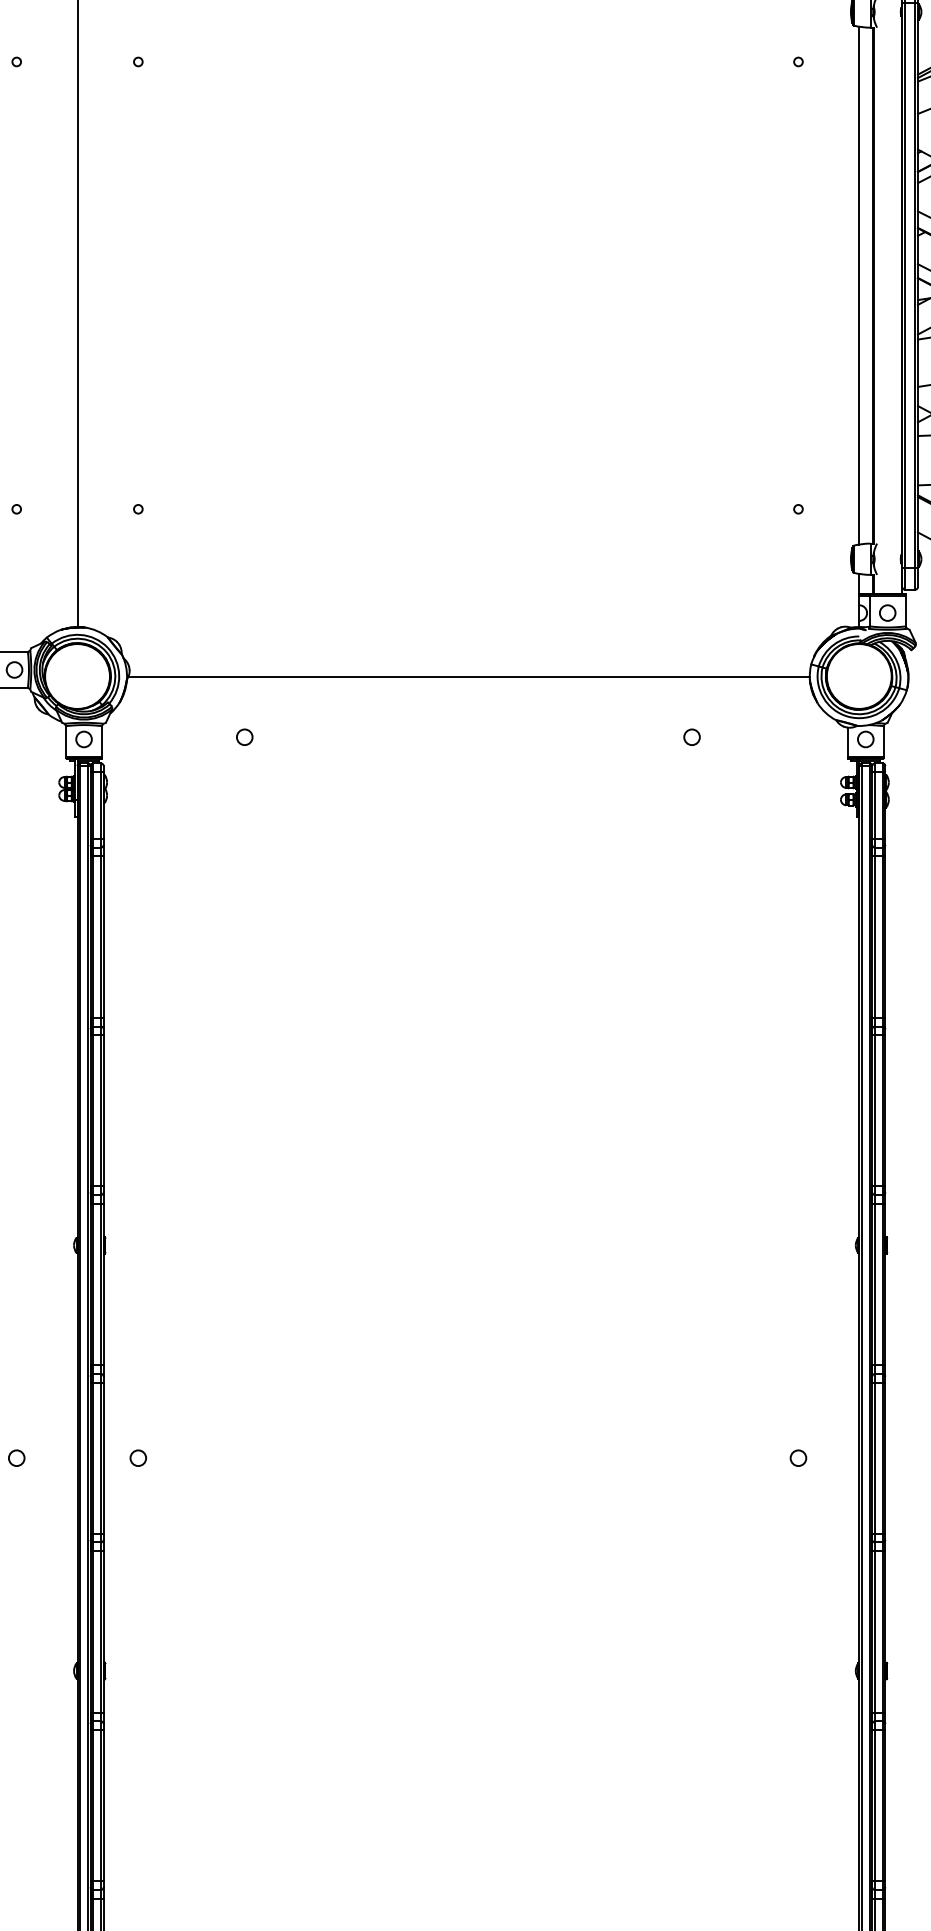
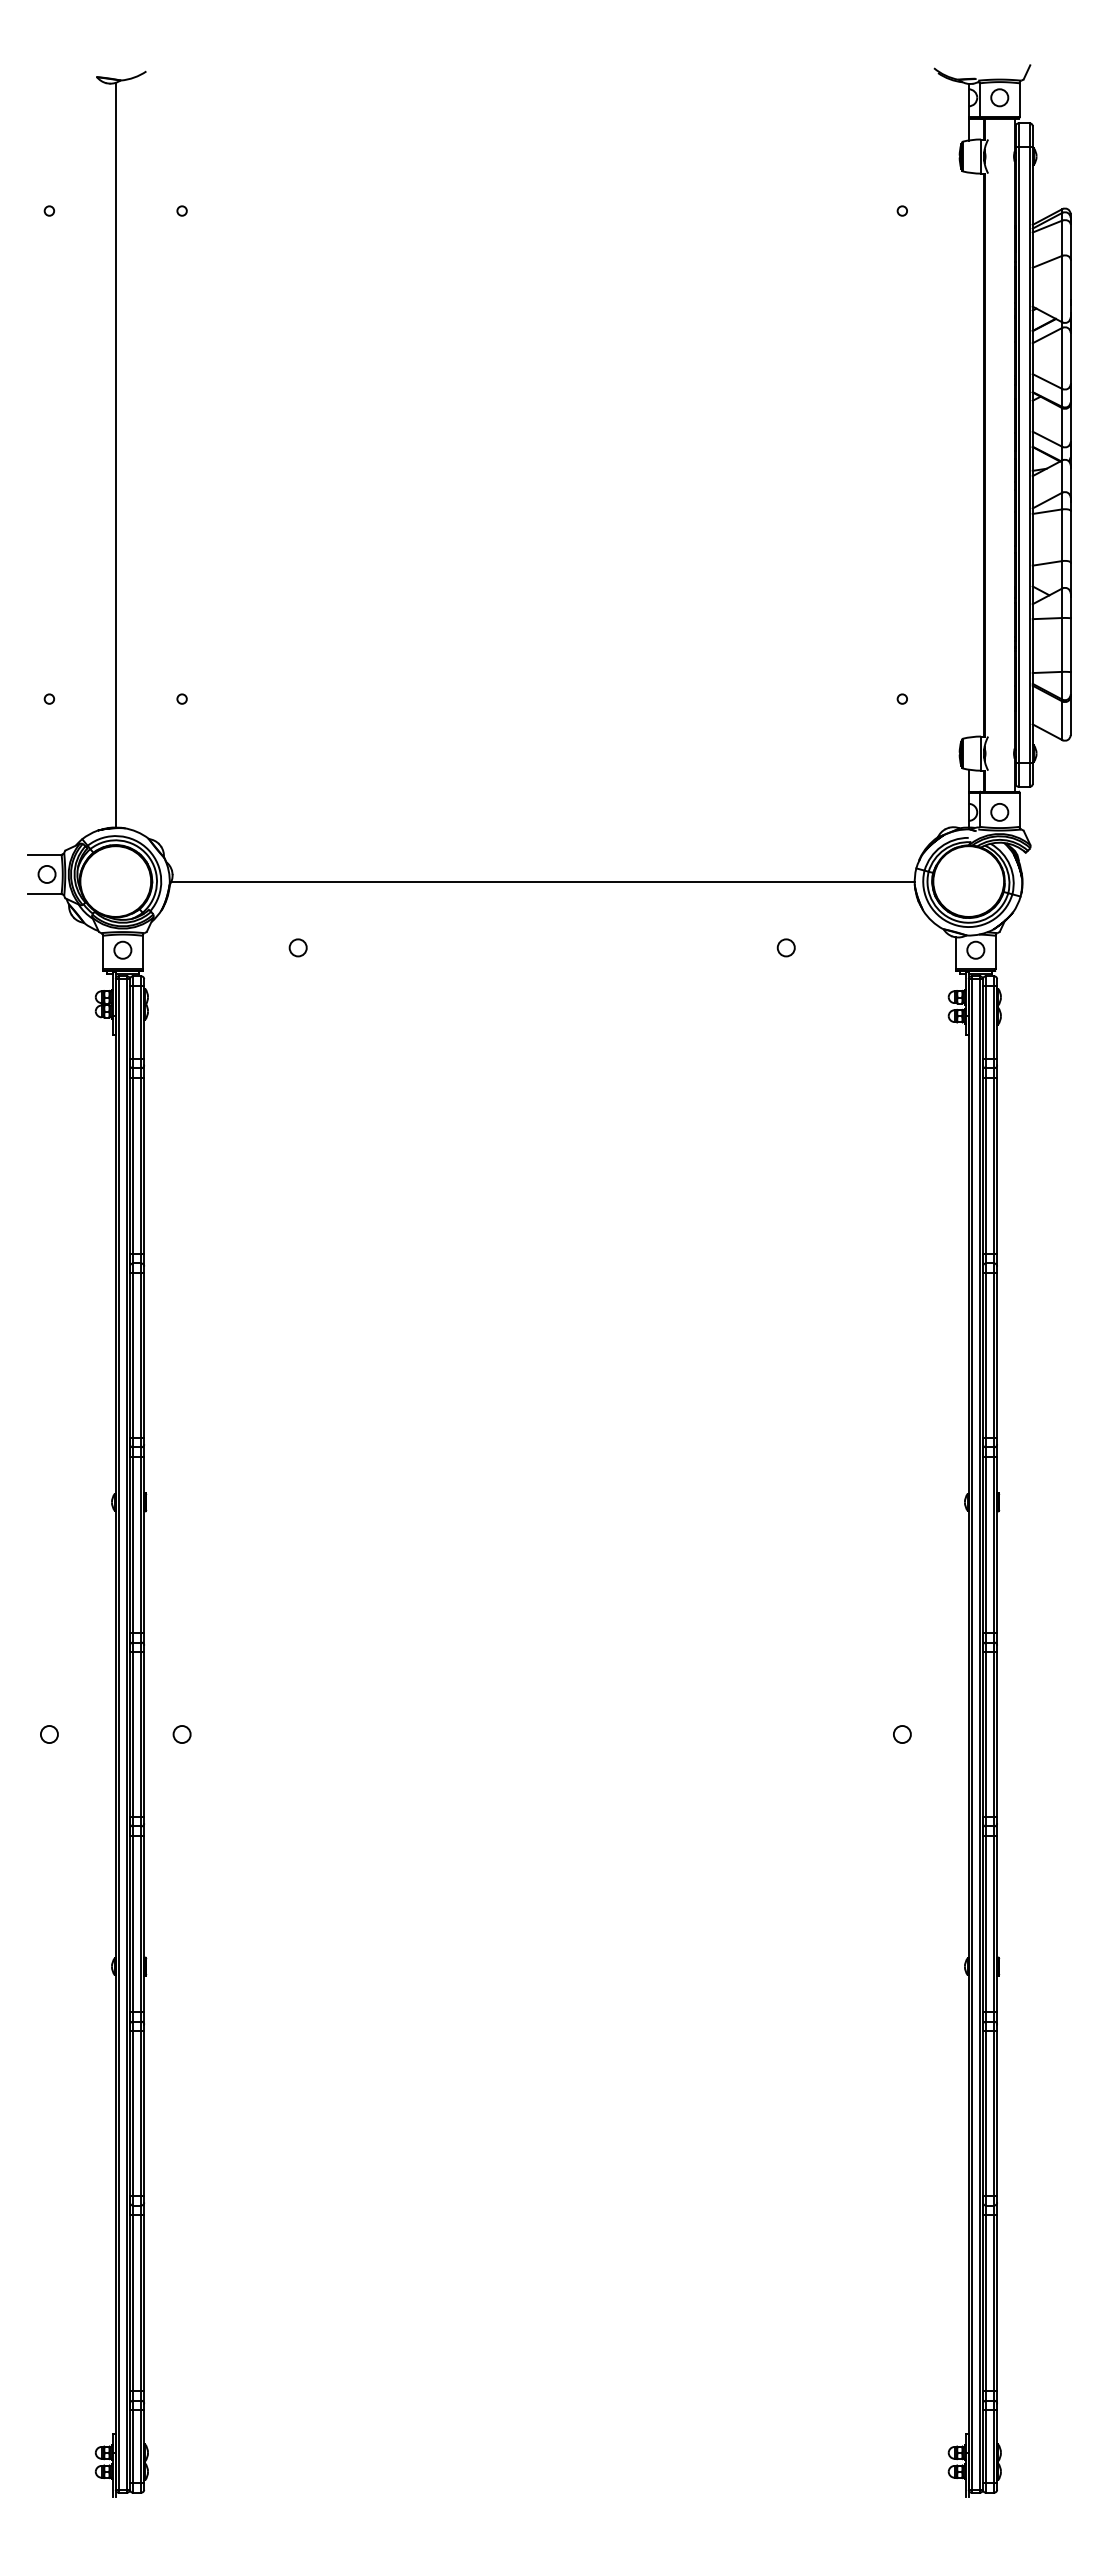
line: (859, 285) -> (968, 454), removed

